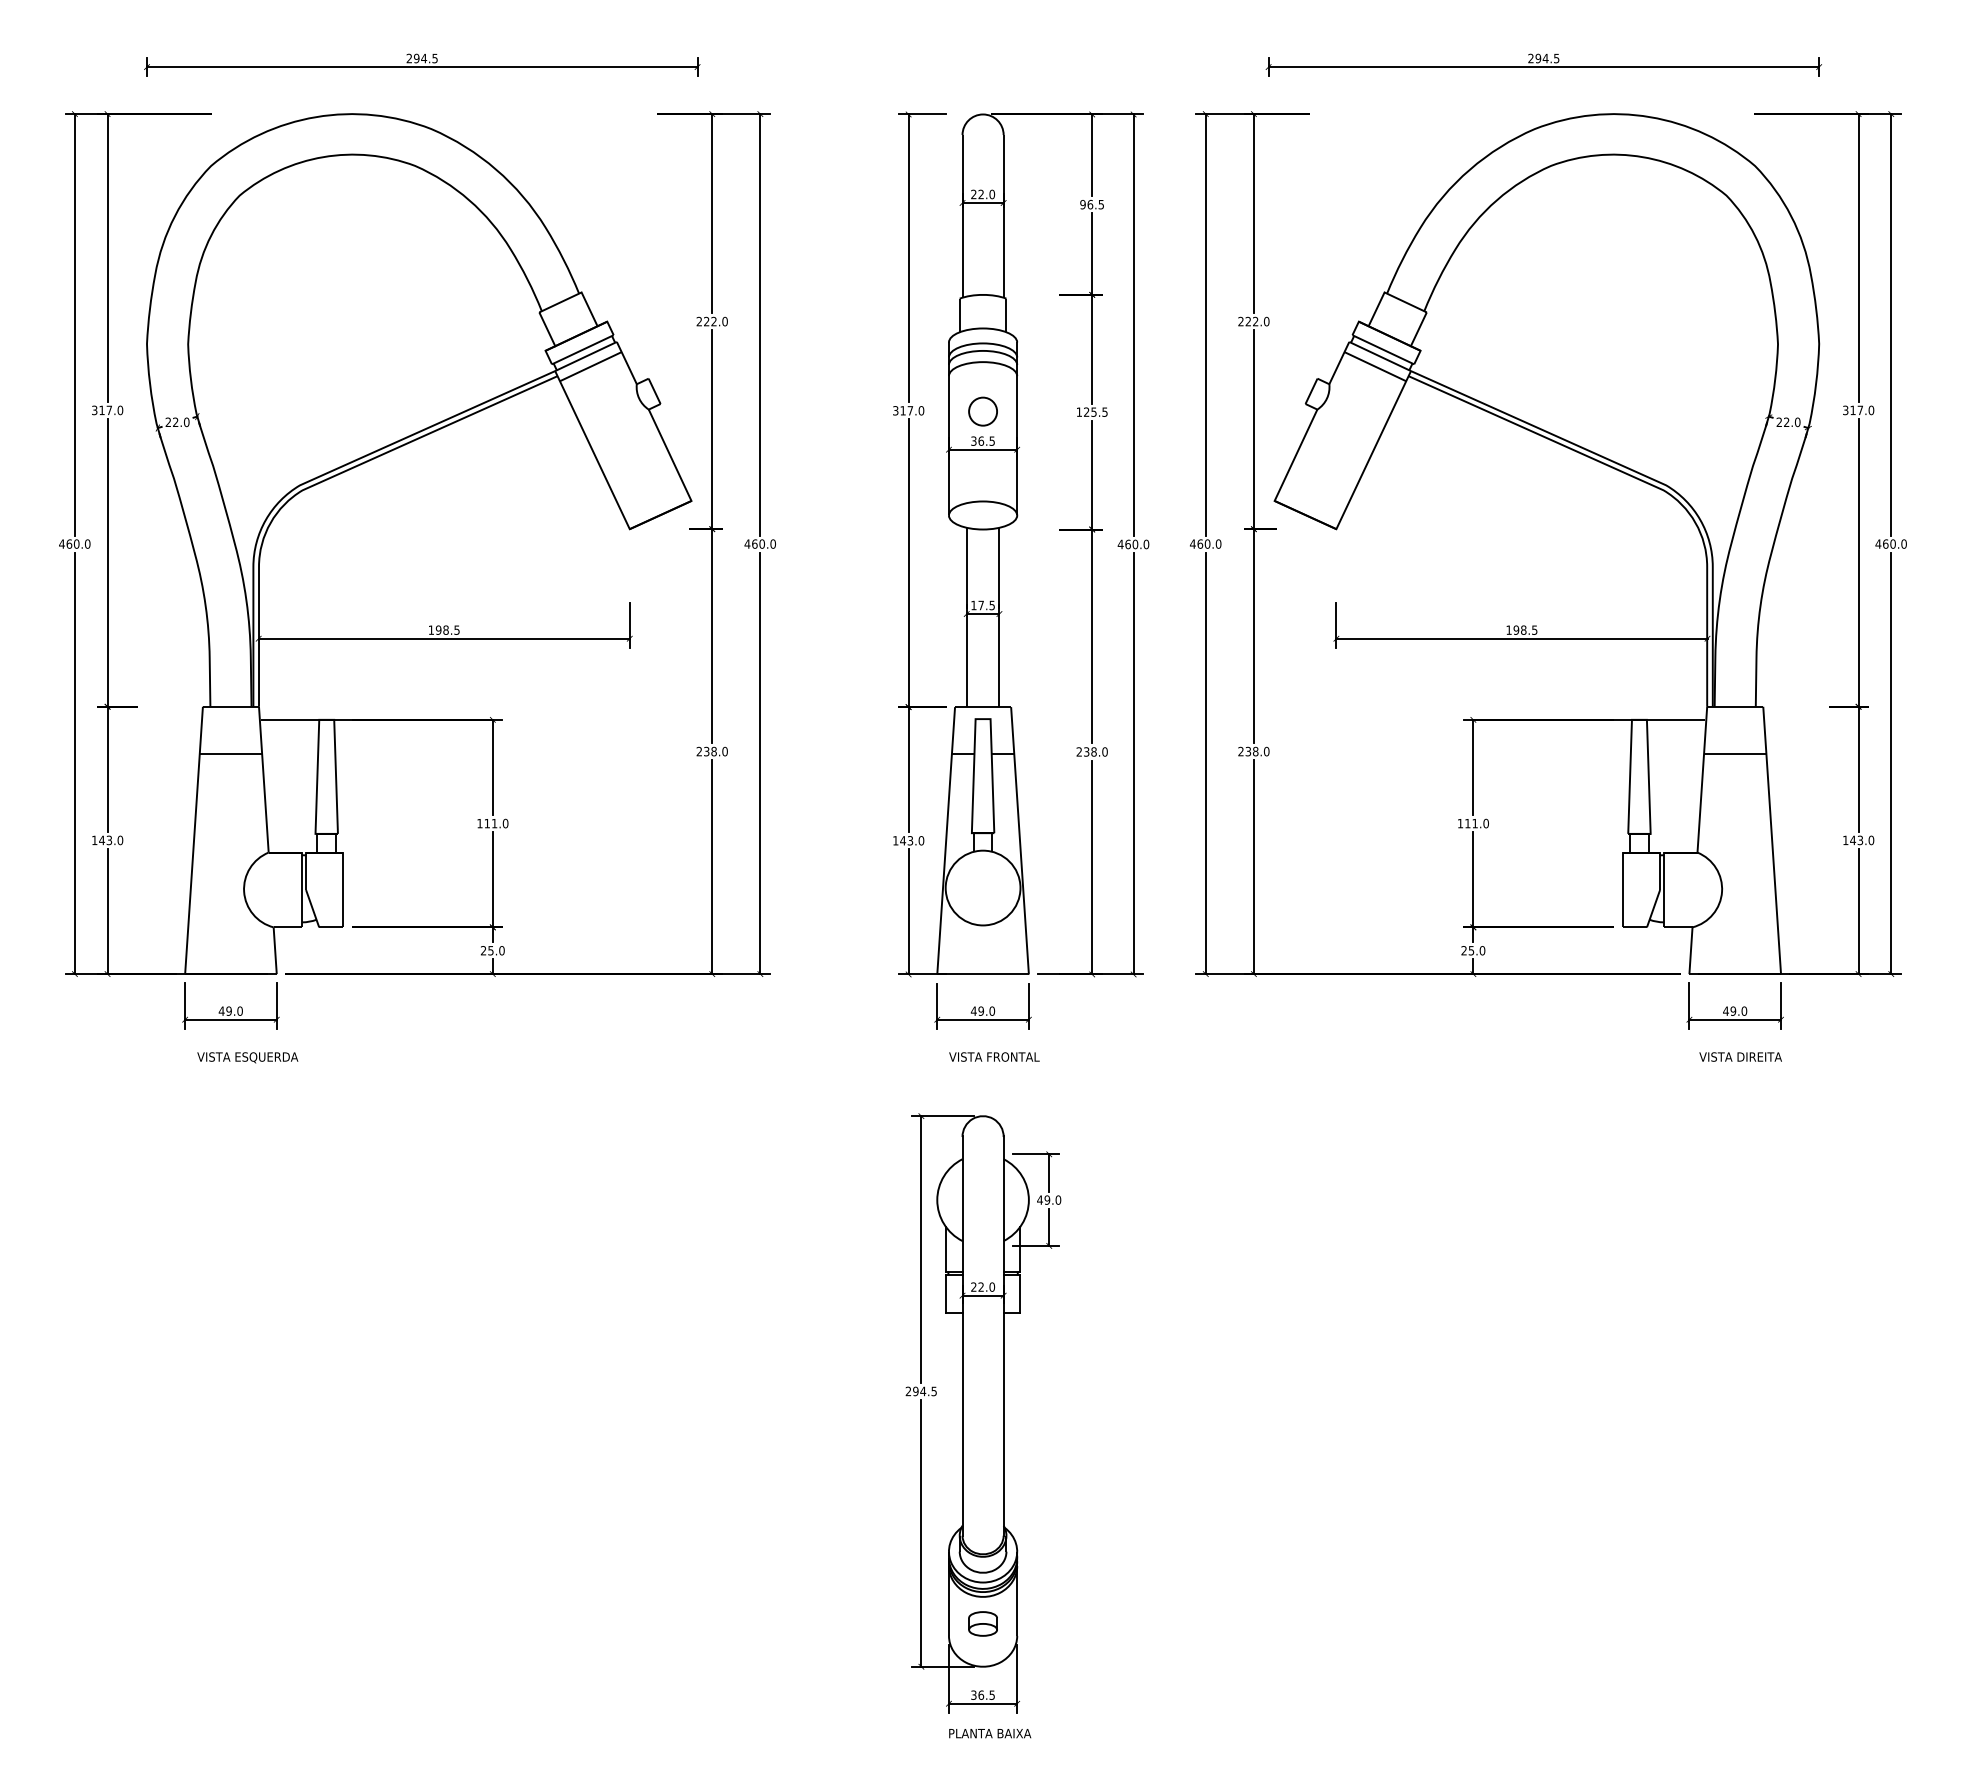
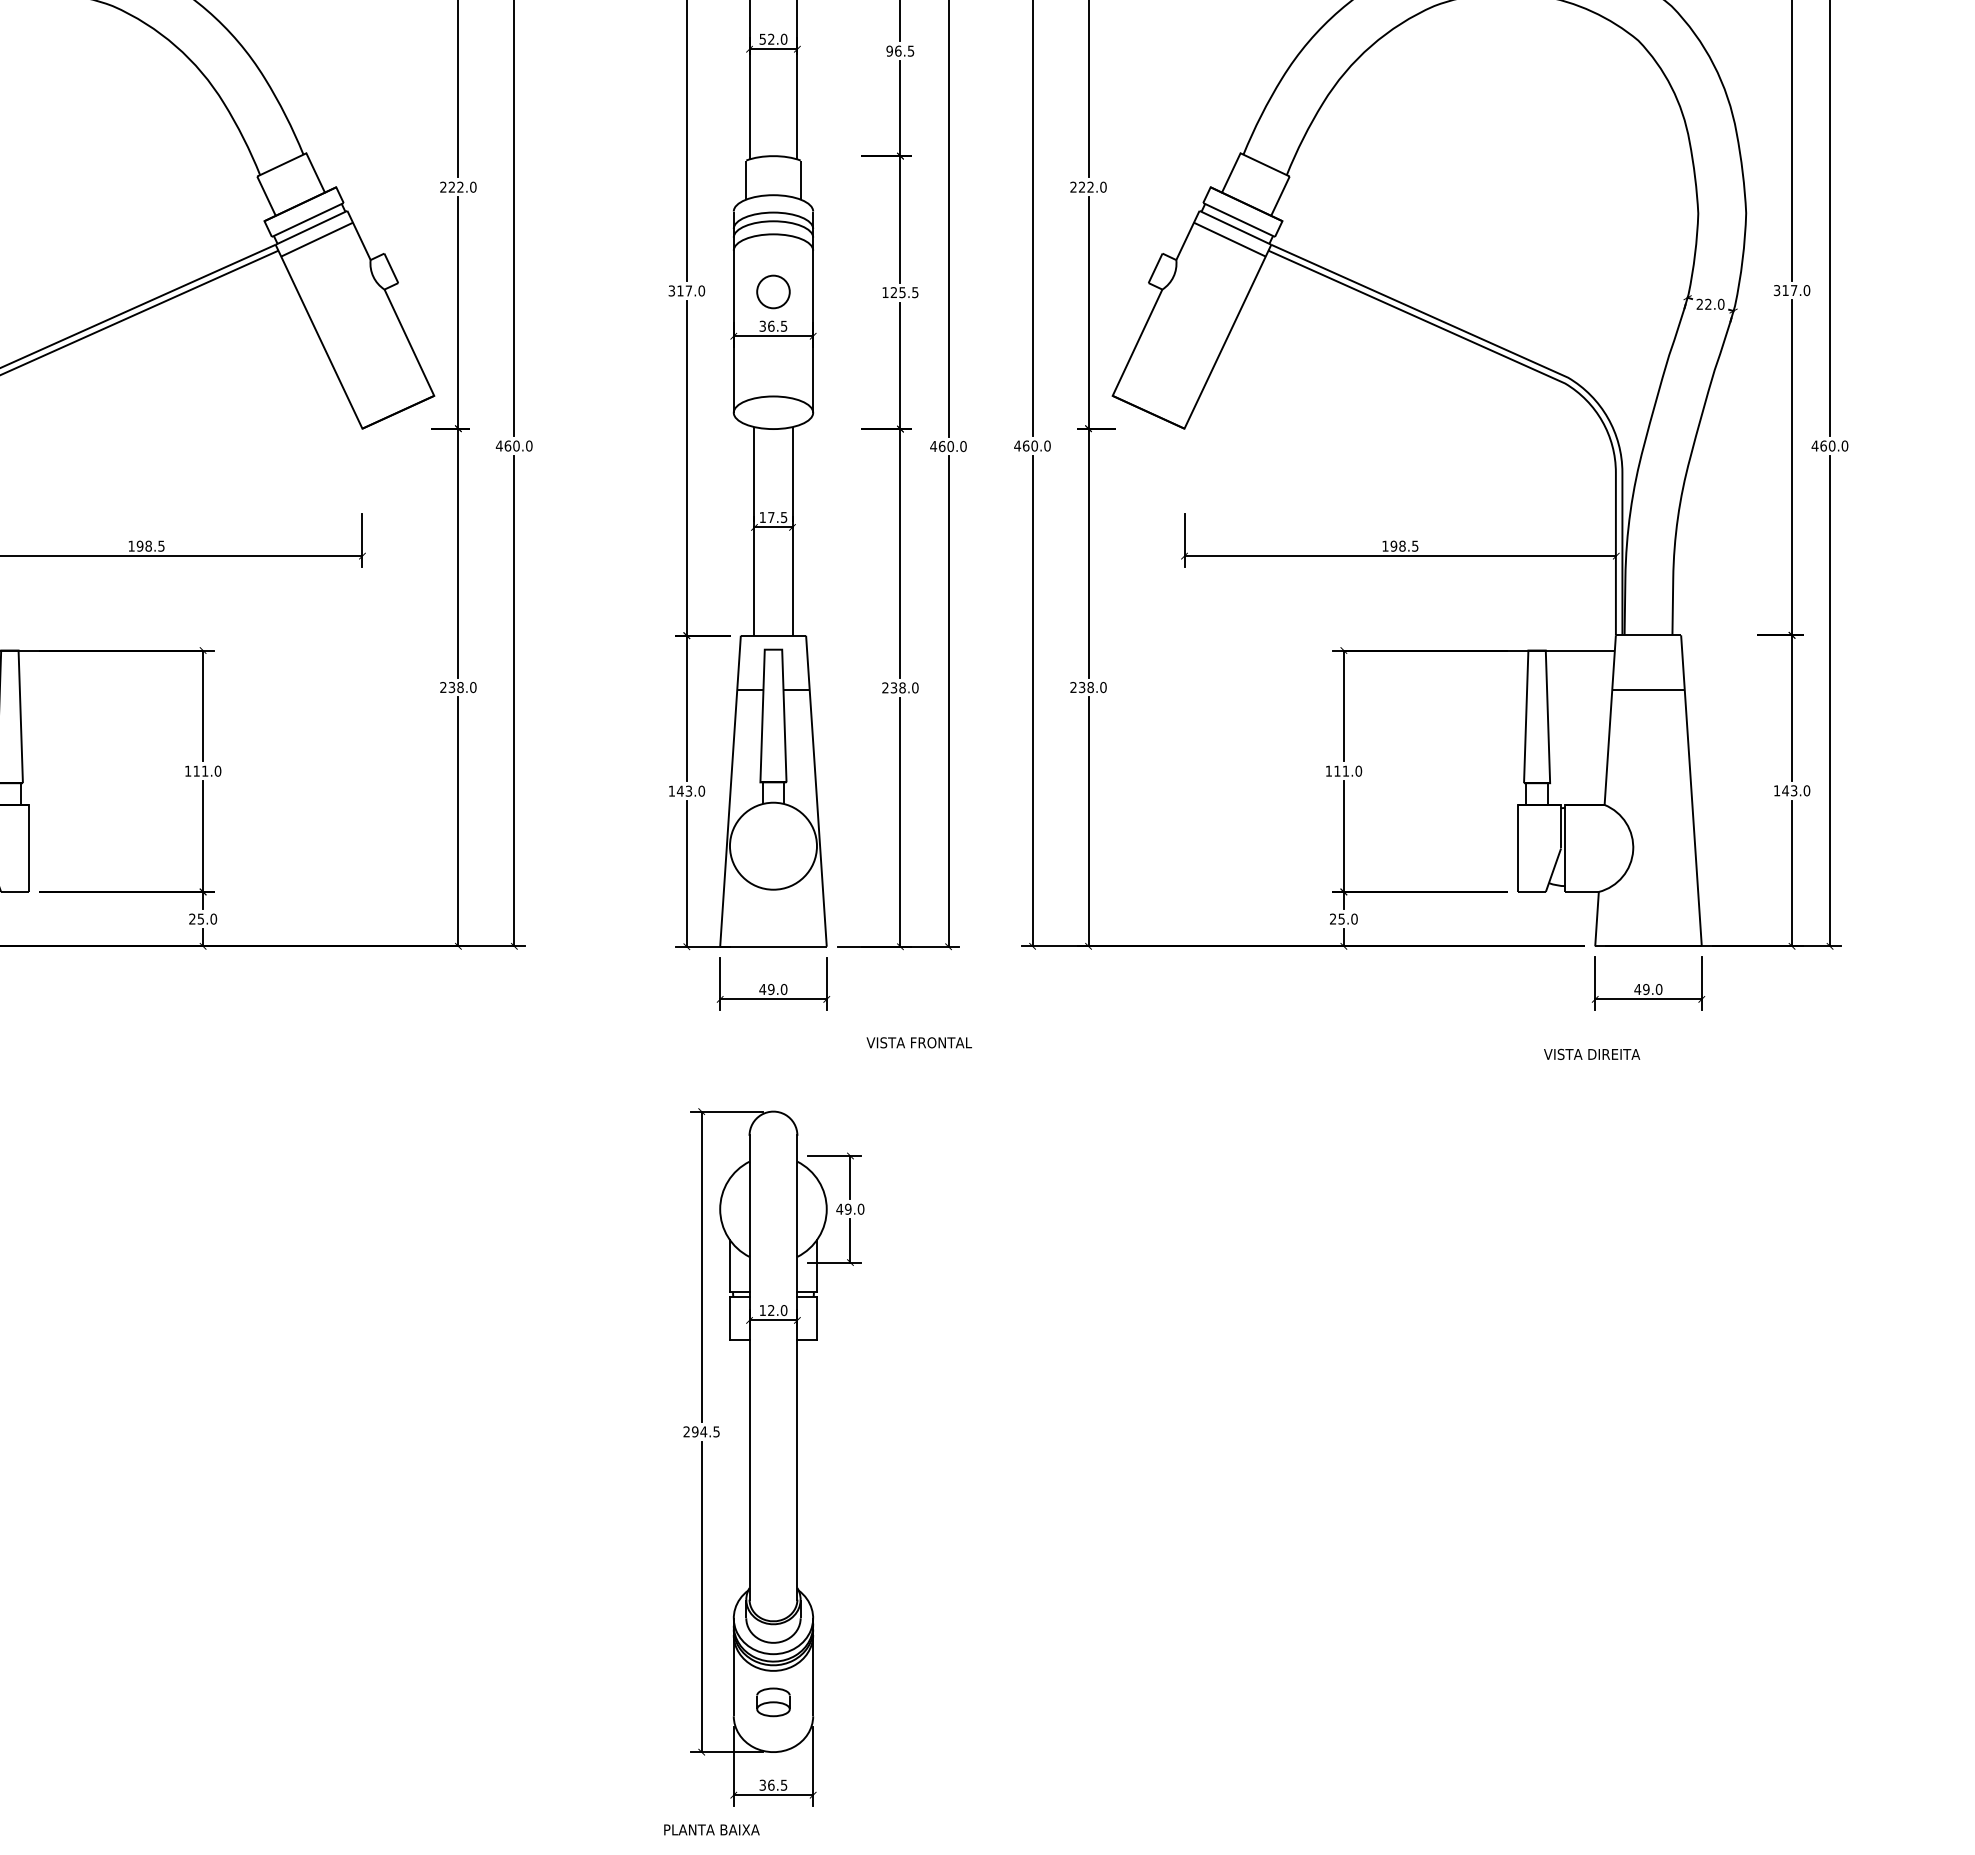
text: (973, 194) -> (762, 39), 22.0 -> 52.0
text: (994, 1056) -> (919, 1042), moved
text: (1740, 1056) -> (1591, 1053), moved
text: (973, 1286) -> (762, 1309), 22.0 -> 12.0
text: (990, 1733) -> (712, 1829), moved

